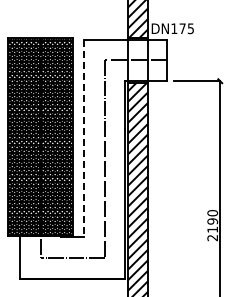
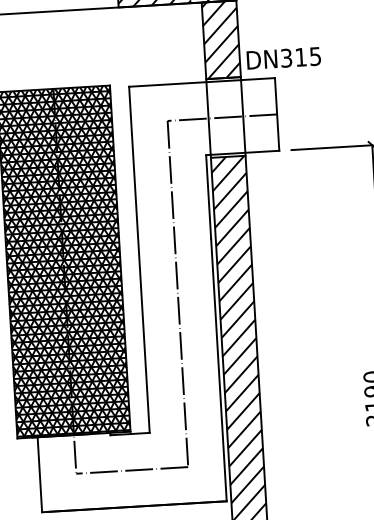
text: (178, 28) -> (293, 57), DN175 -> DN315
line: (83, 138) -> (138, 259), dashed -> solid

